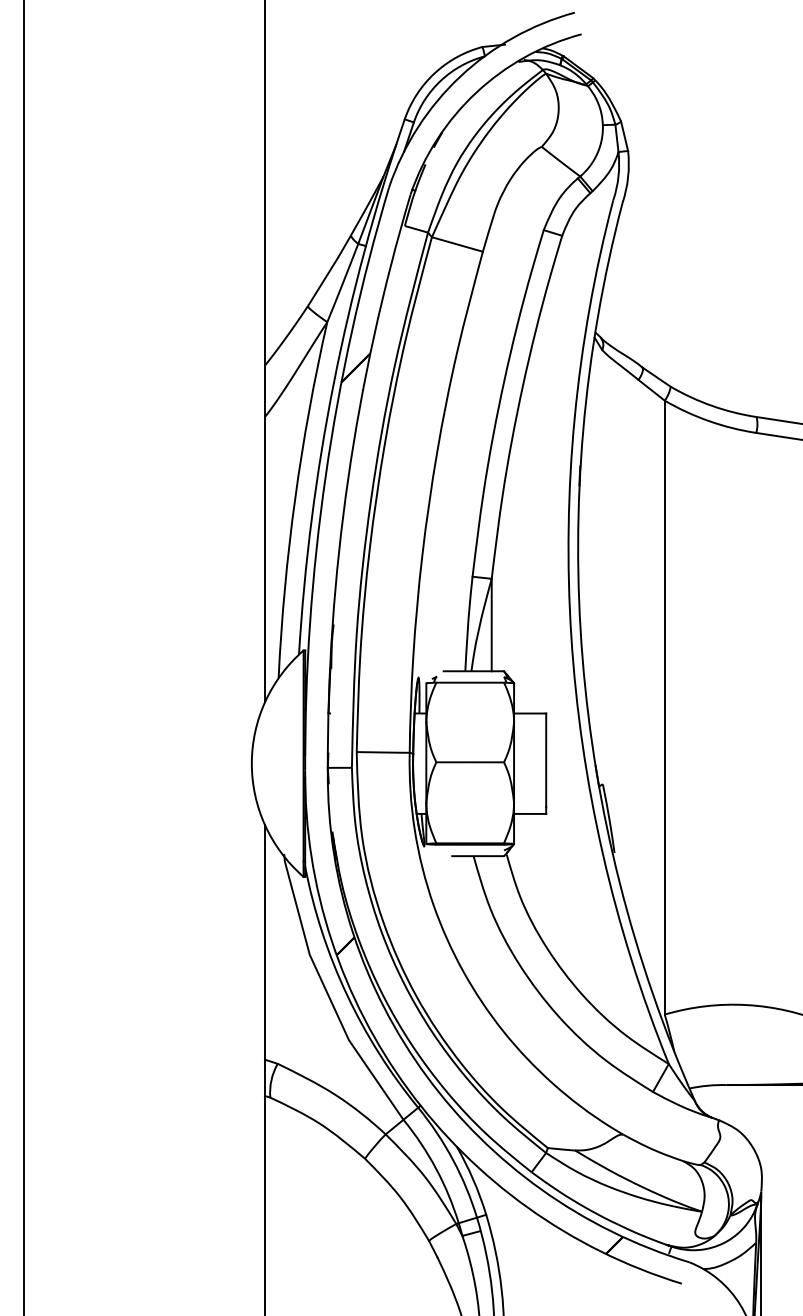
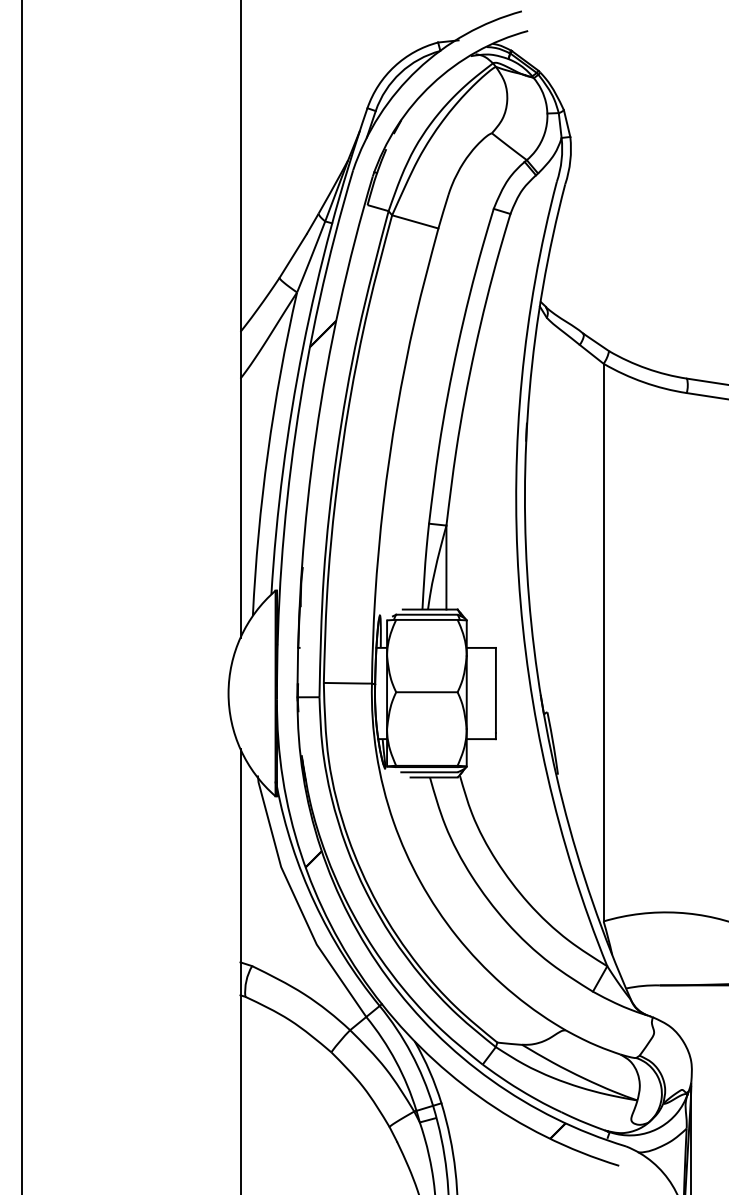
line: (470, 676) -> (427, 614), added
line: (472, 850) -> (428, 772), added

